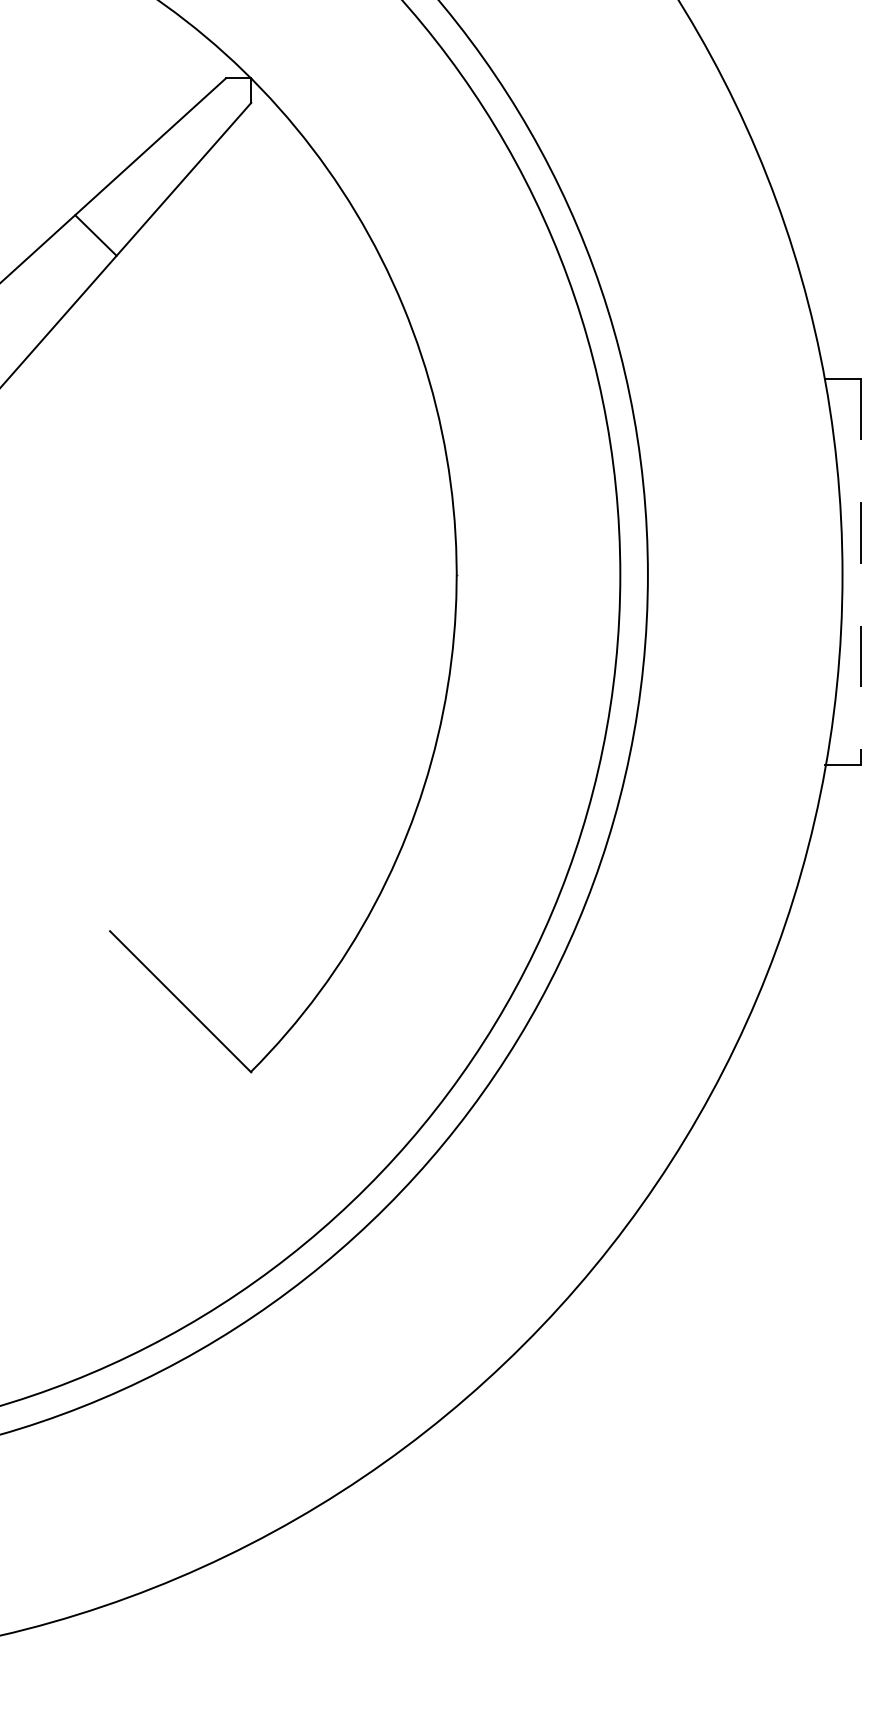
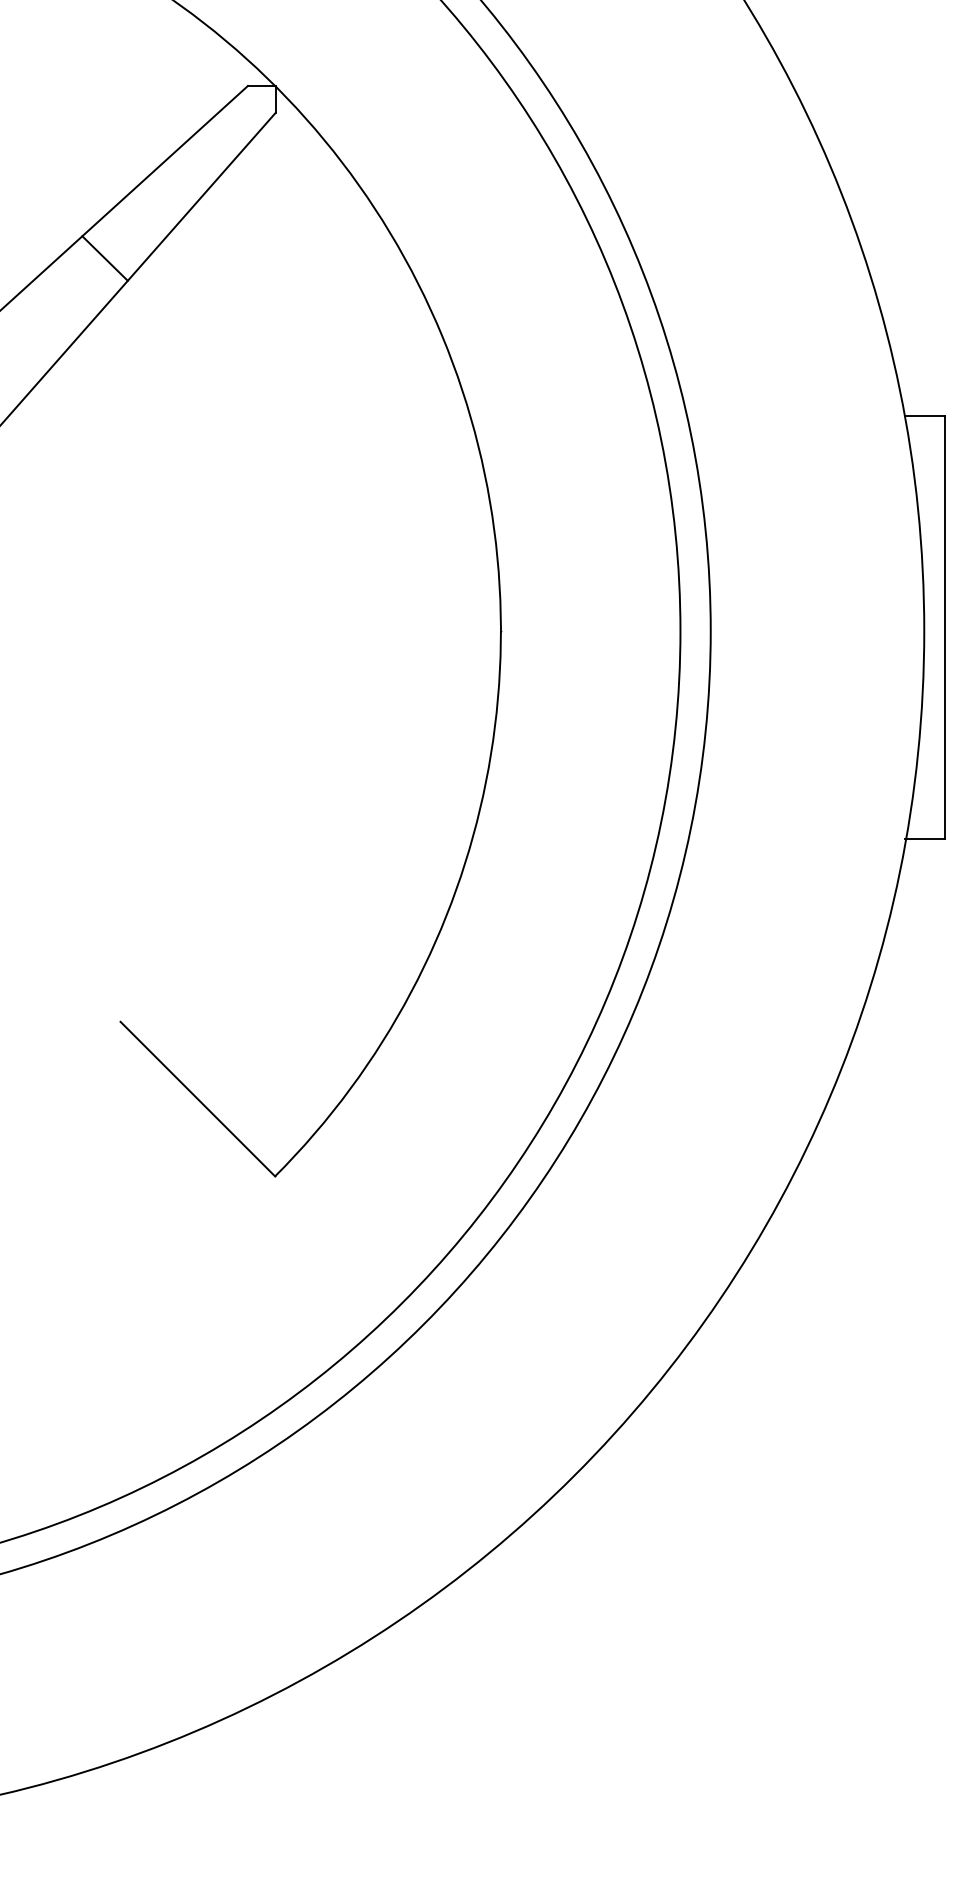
line: (860, 571) -> (944, 627), dashed -> solid

